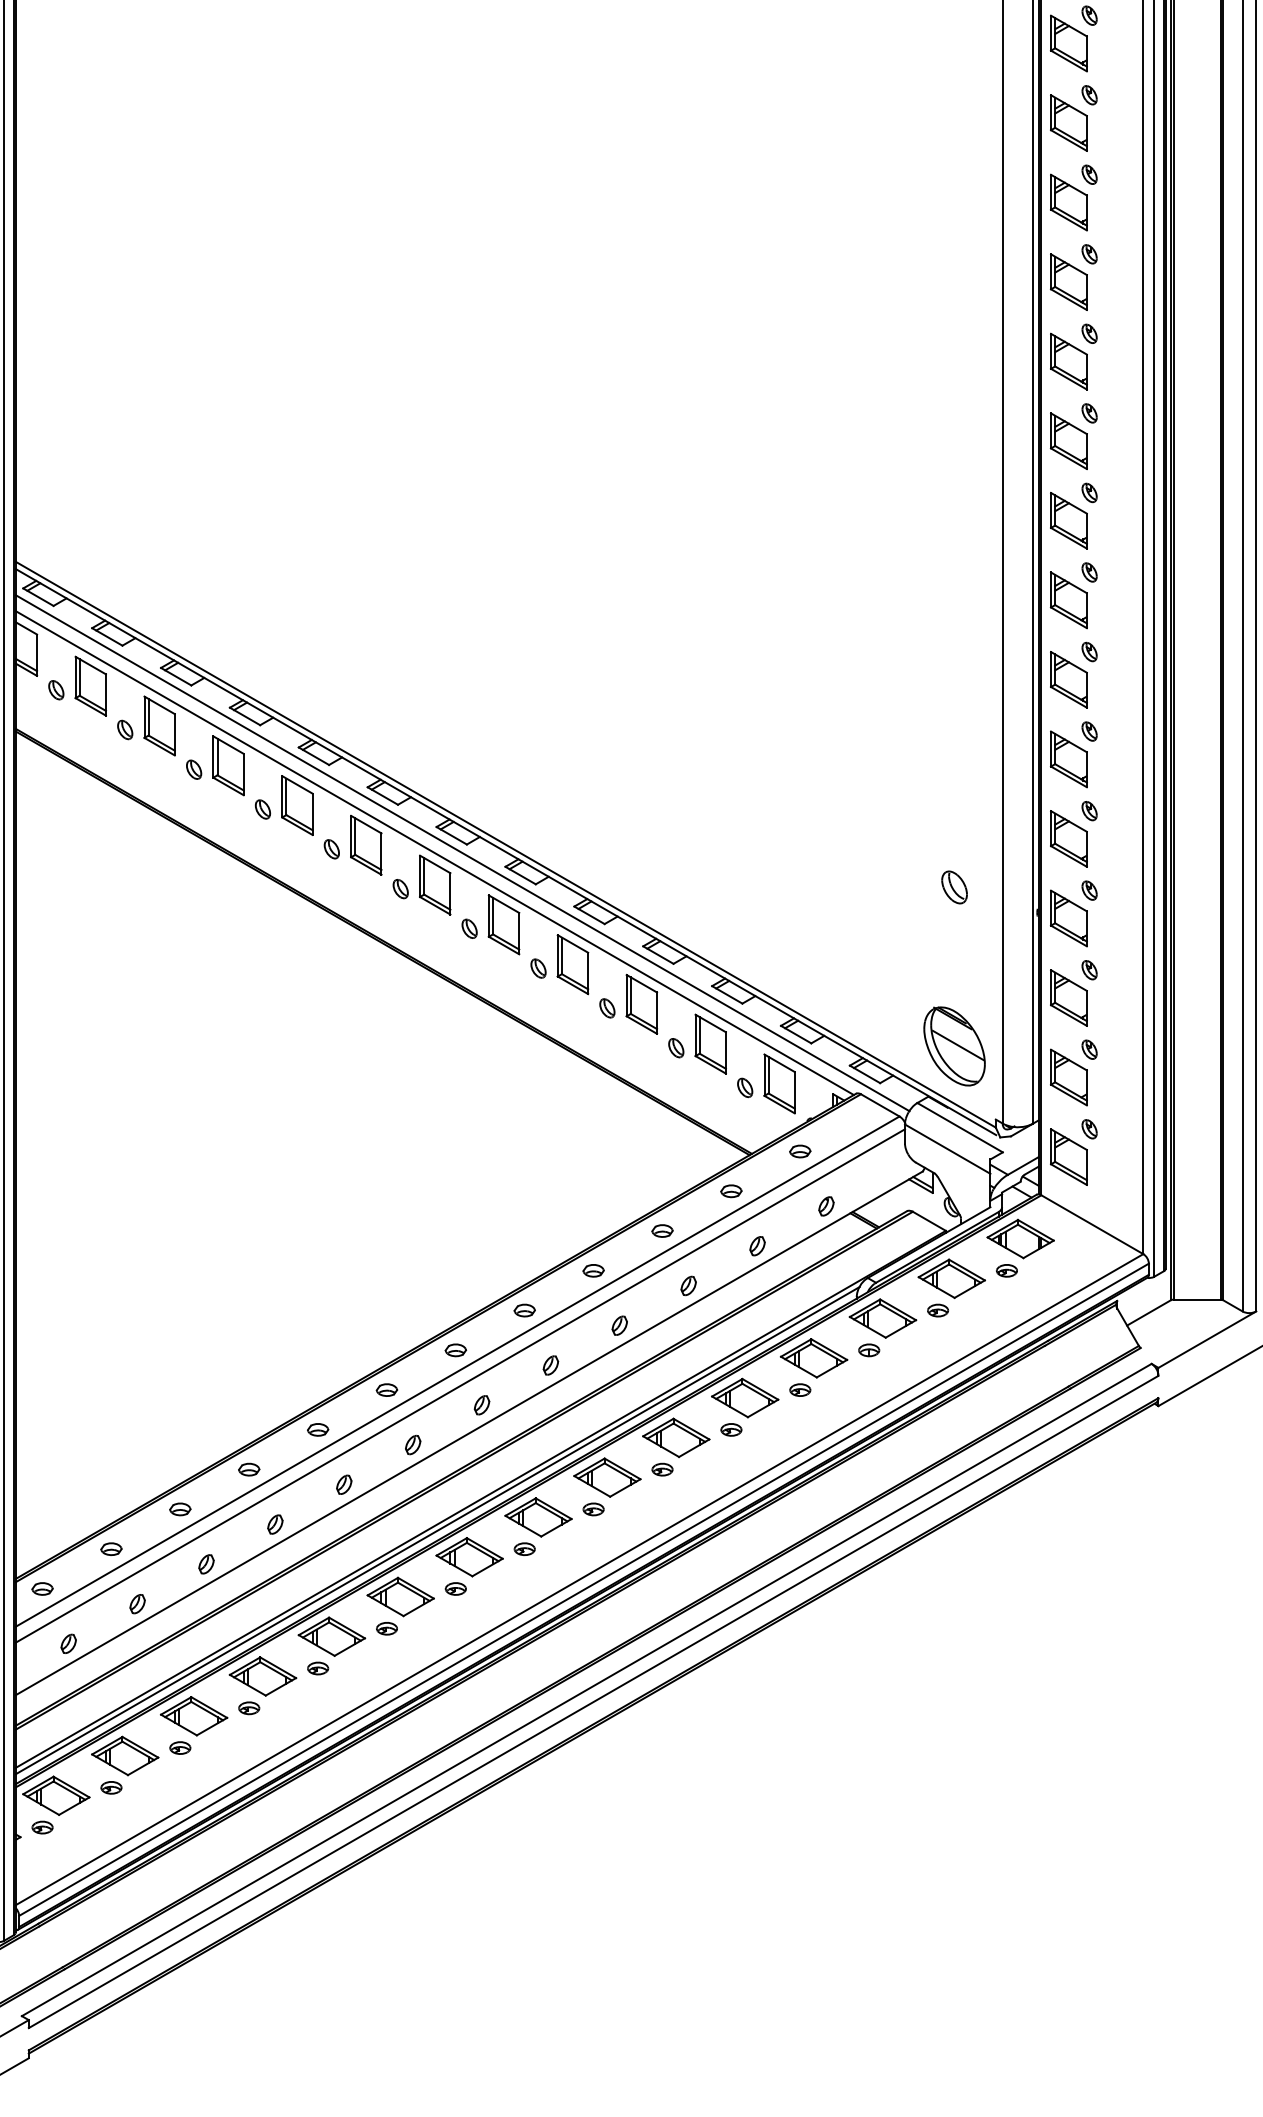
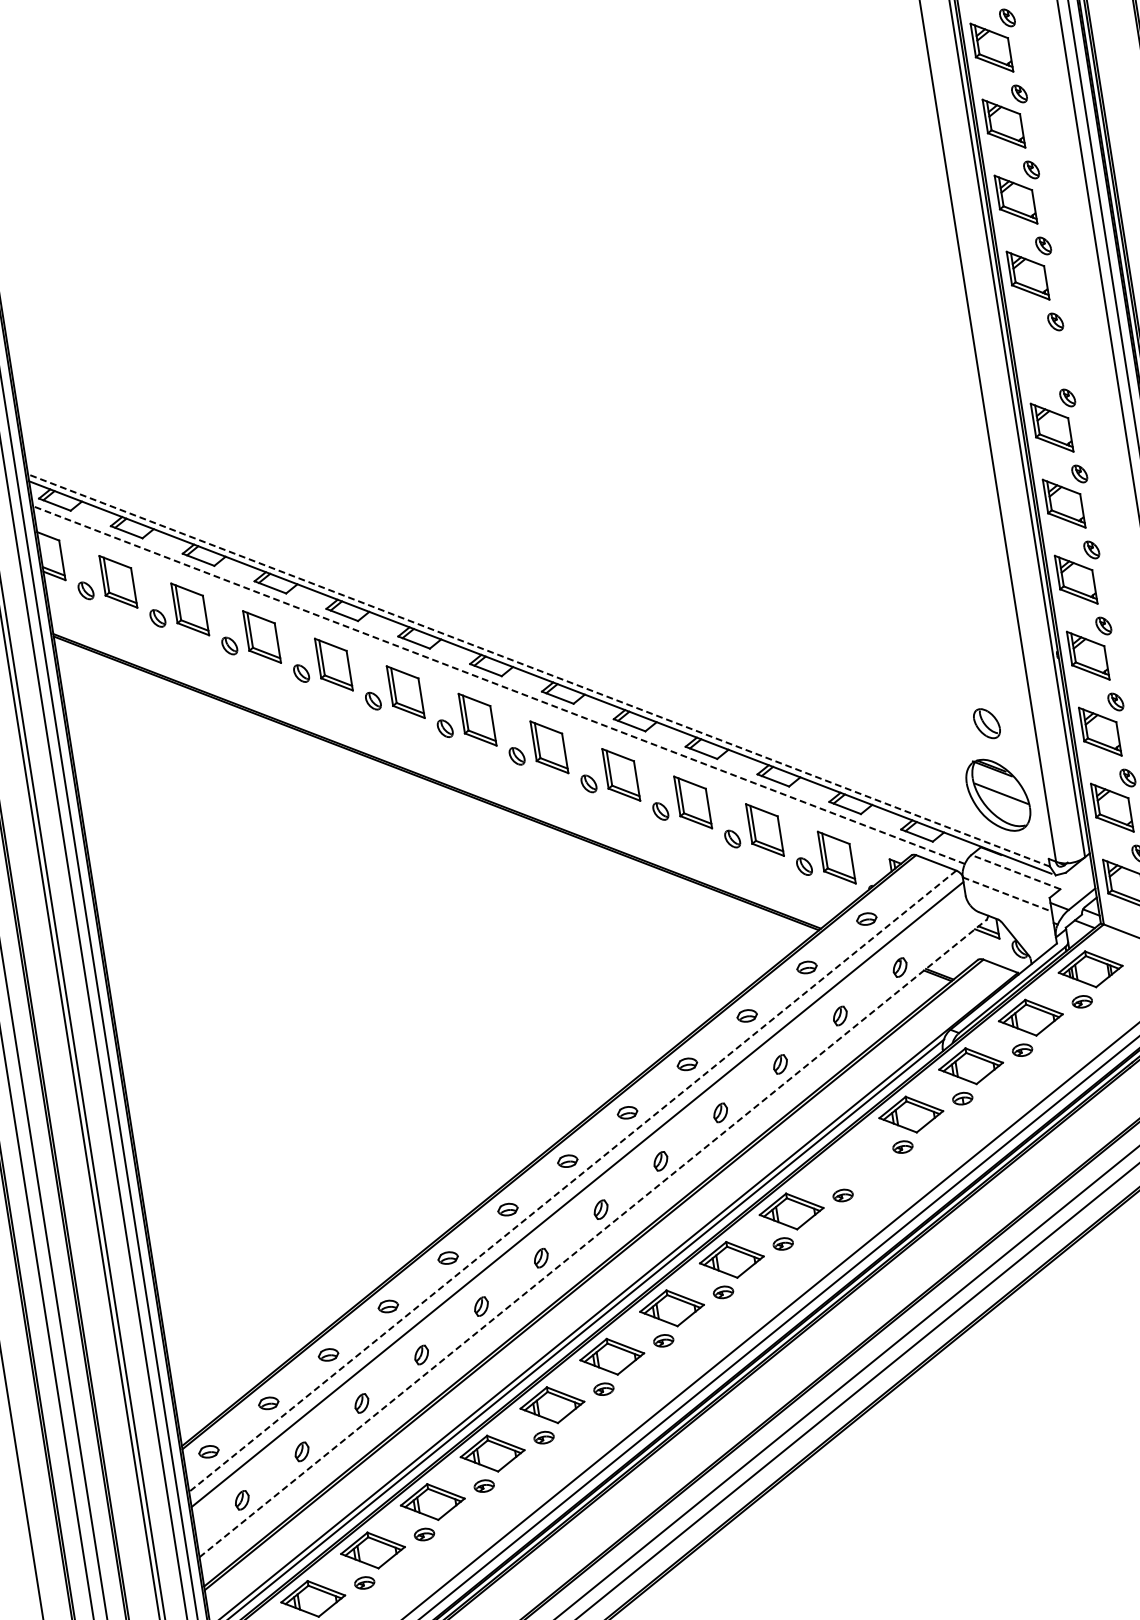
part: (1068, 600) -> (1039, 351), removed
line: (505, 844) -> (538, 670), solid -> dashed
line: (434, 853) -> (472, 689), removed
line: (462, 853) -> (498, 685), solid -> dashed
part: (954, 887) -> (986, 723), moved
line: (959, 1127) -> (1015, 872), solid -> dashed
line: (948, 1149) -> (1008, 894), solid -> dashed
line: (457, 1371) -> (572, 1181), solid -> dashed
part: (745, 1397) -> (851, 1162), removed
line: (469, 1433) -> (593, 1238), solid -> dashed

